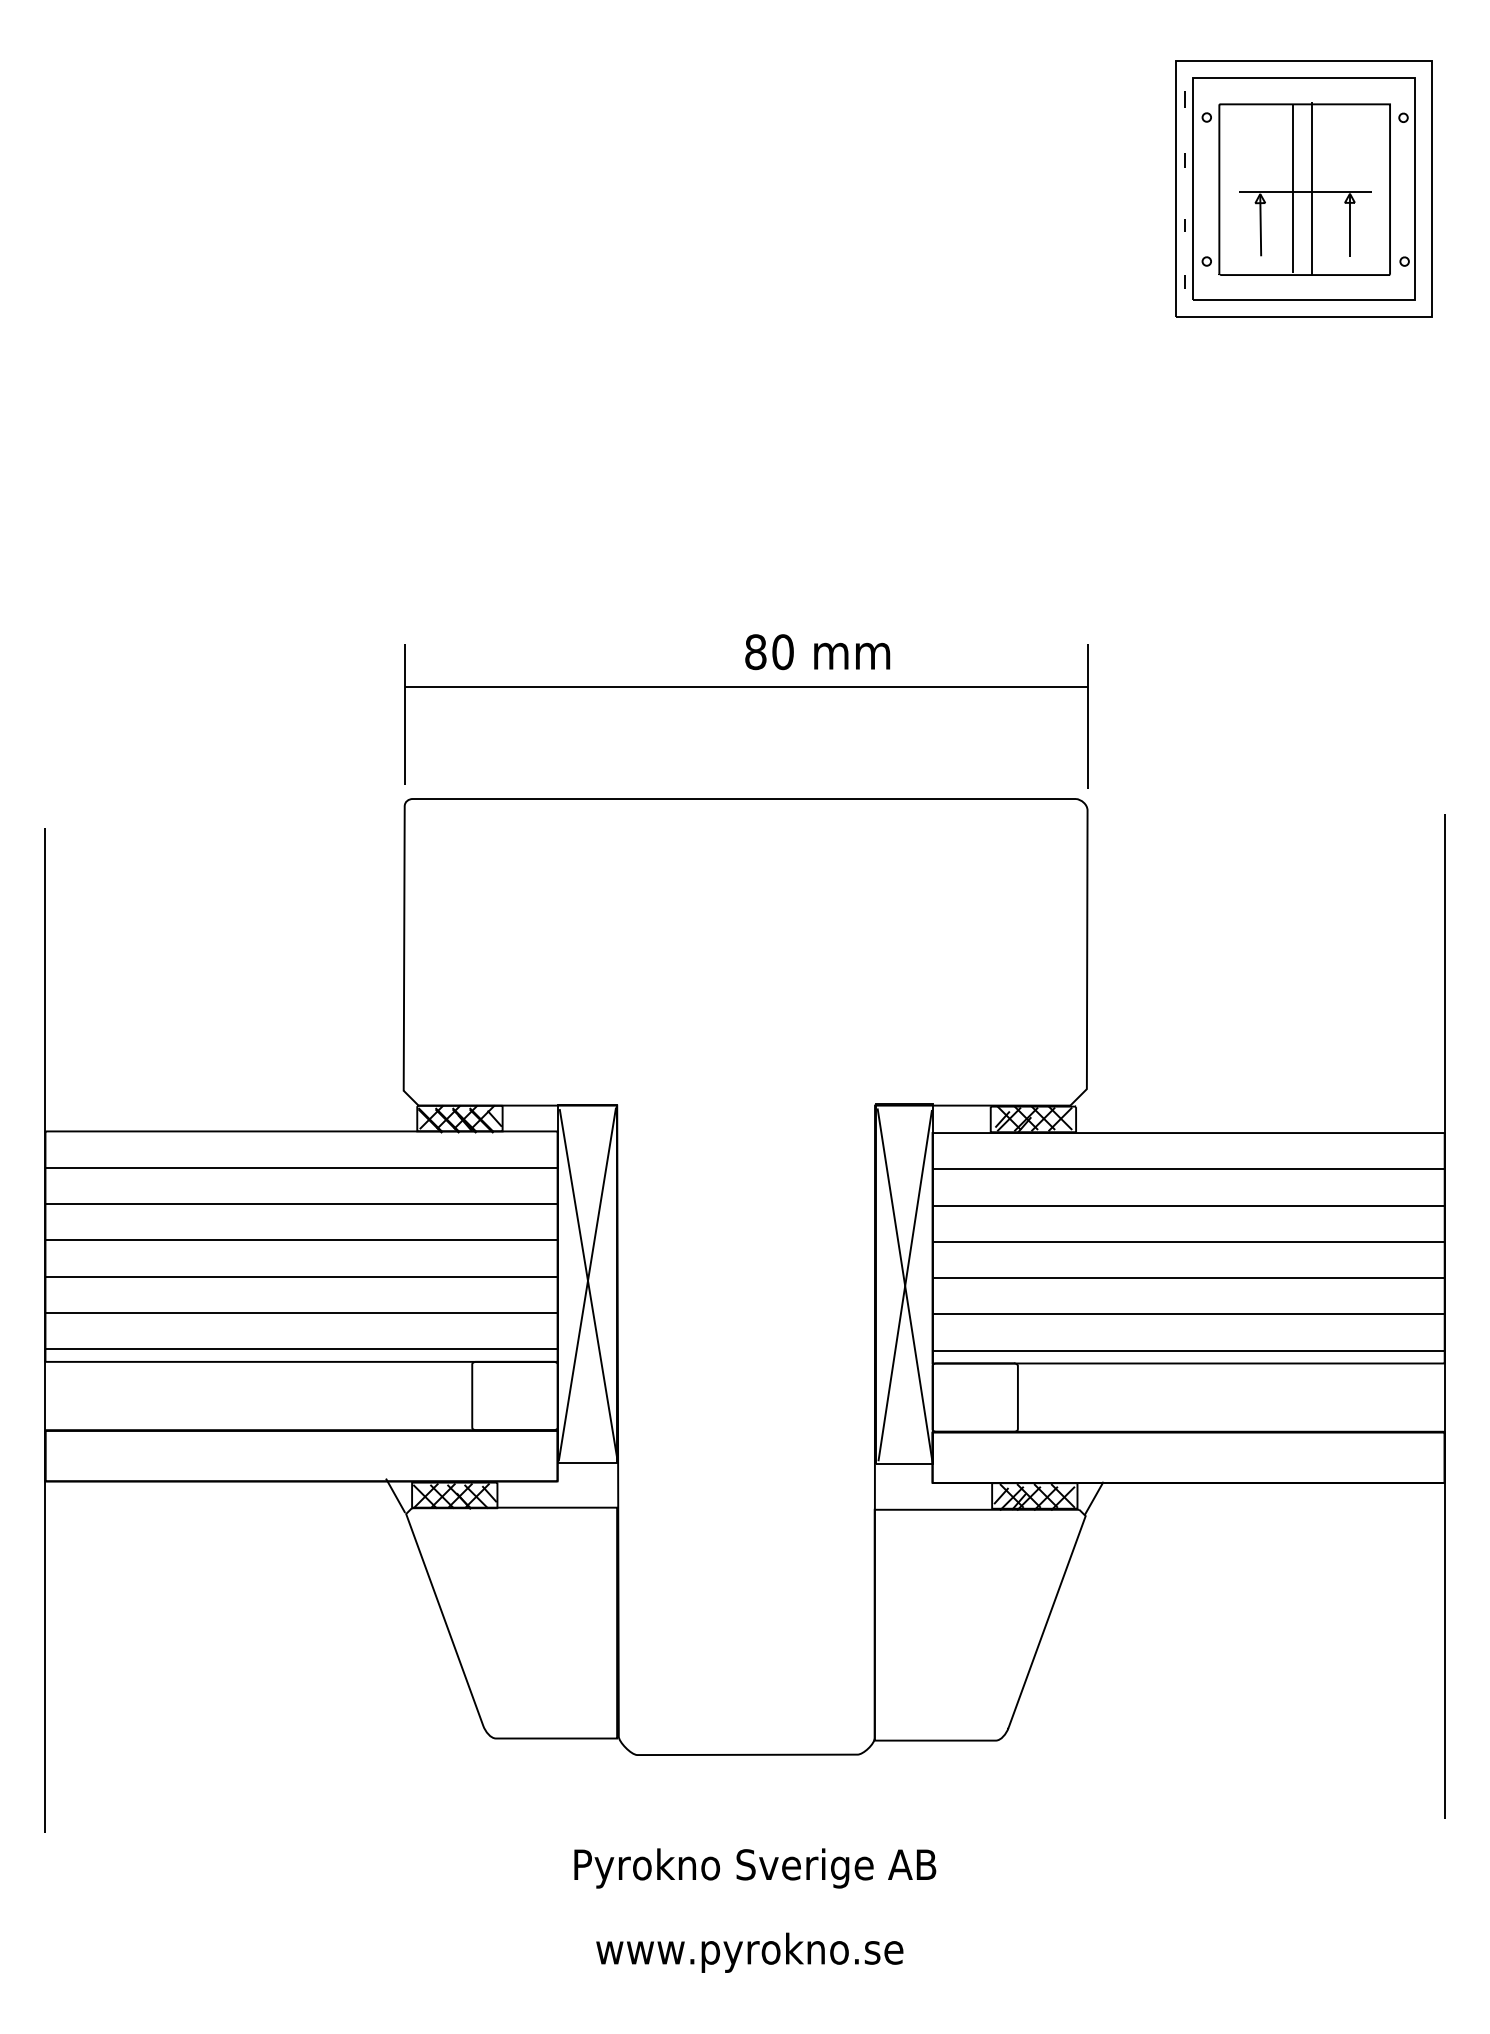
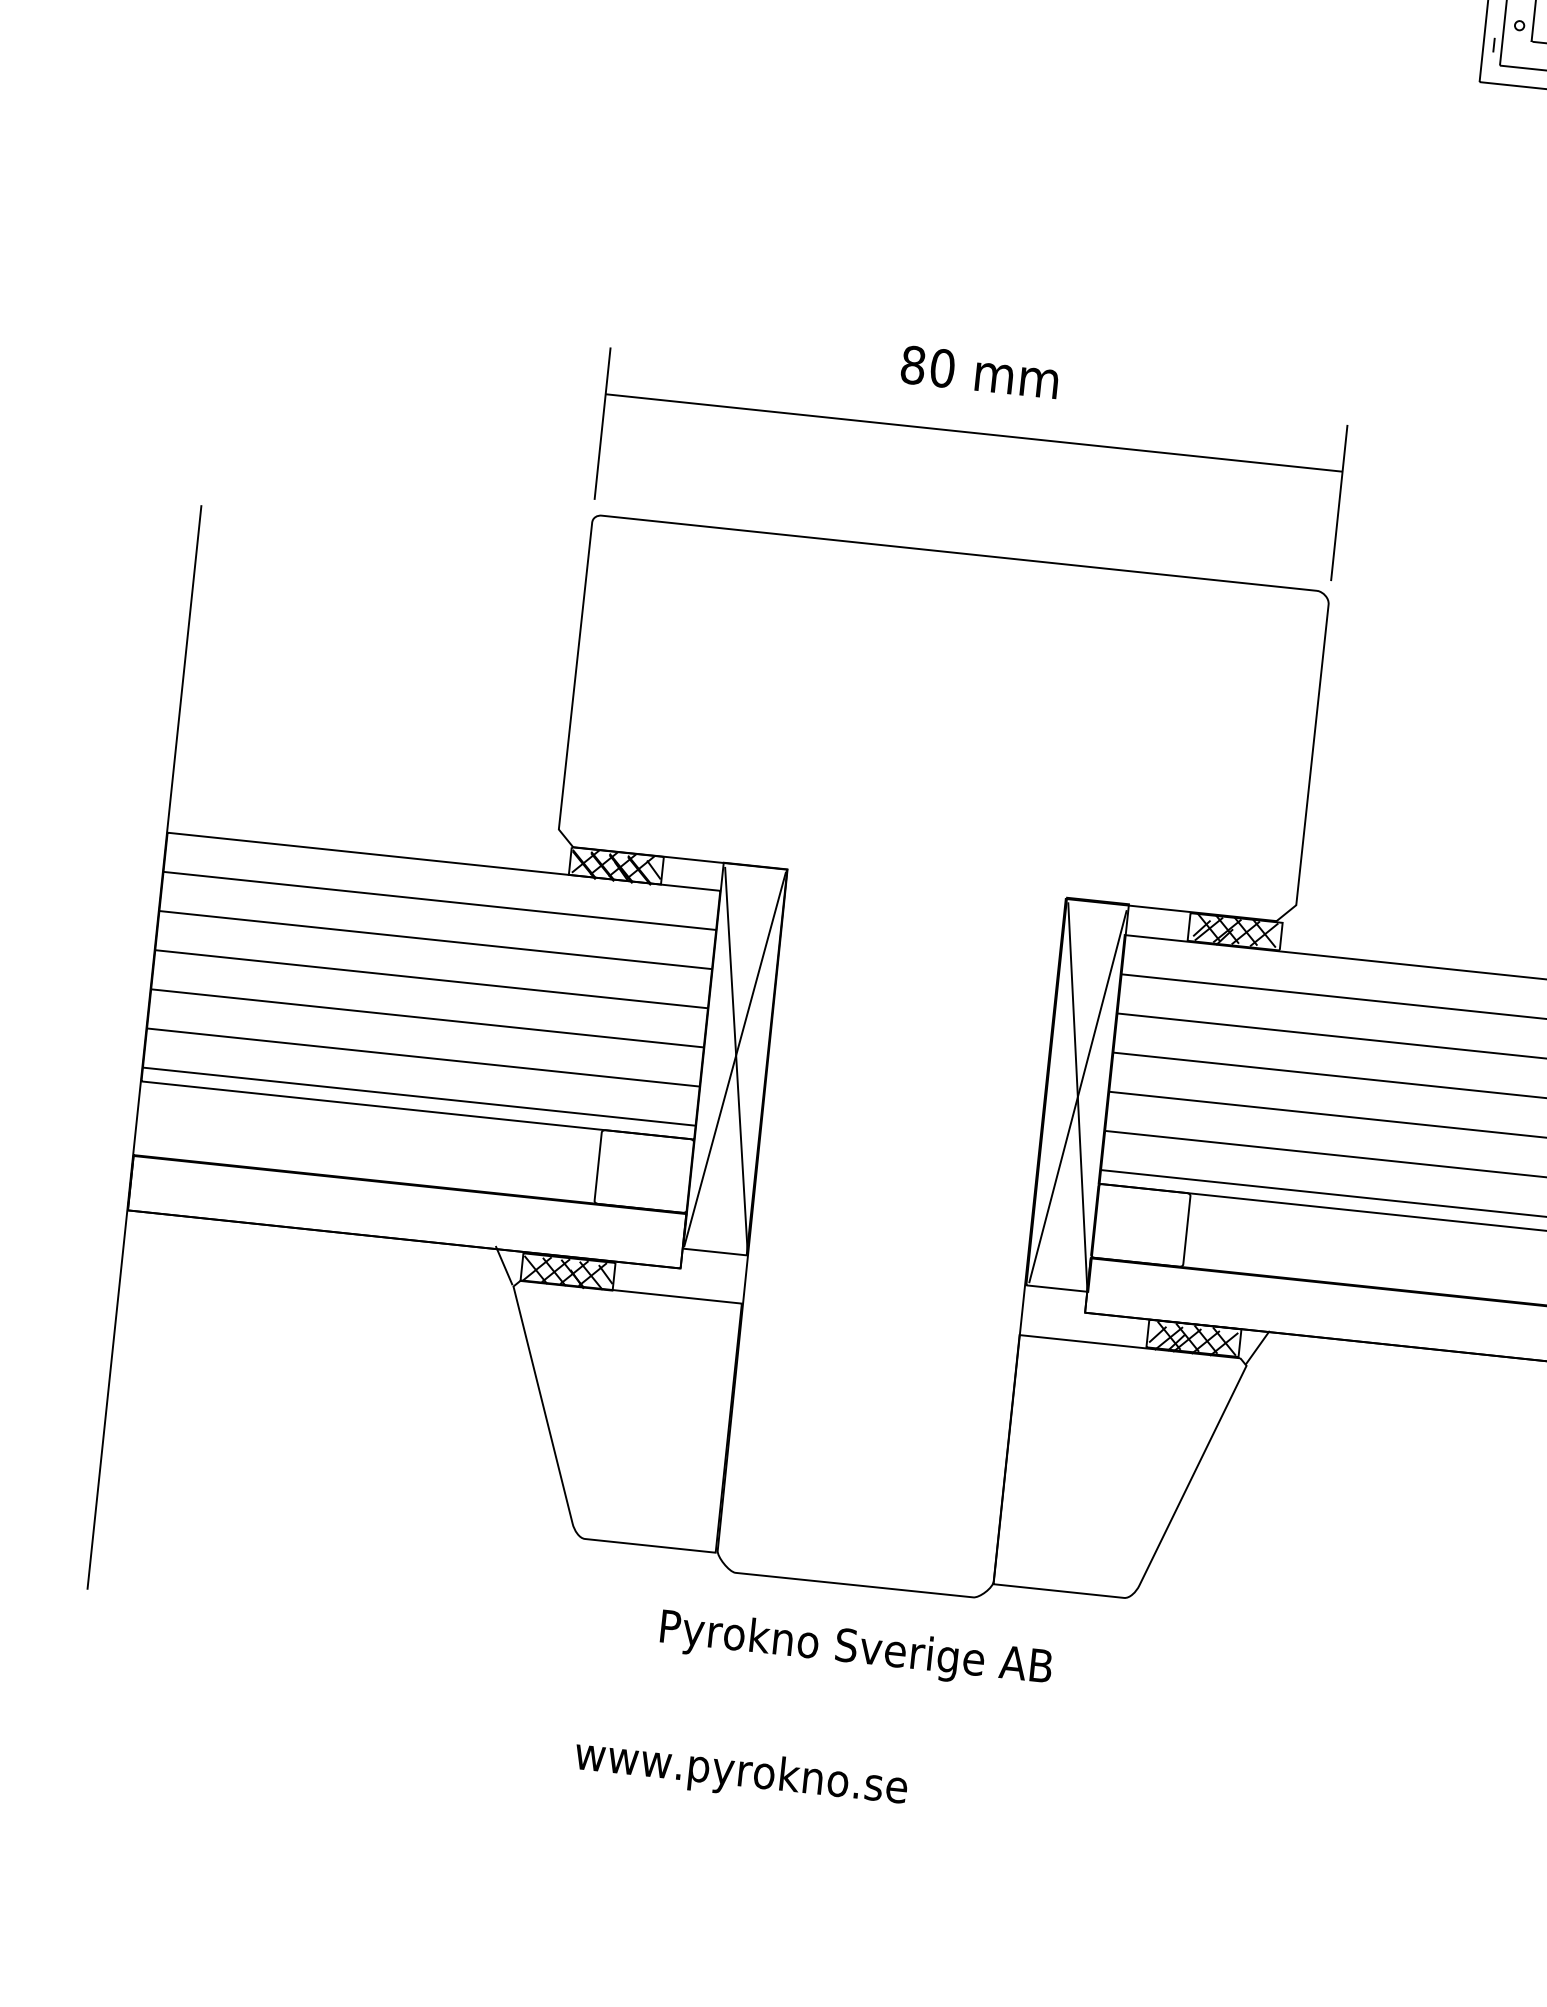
text: (817, 652) -> (979, 372), moved
text: (755, 1868) -> (856, 1650), moved
text: (749, 1952) -> (740, 1773), moved

